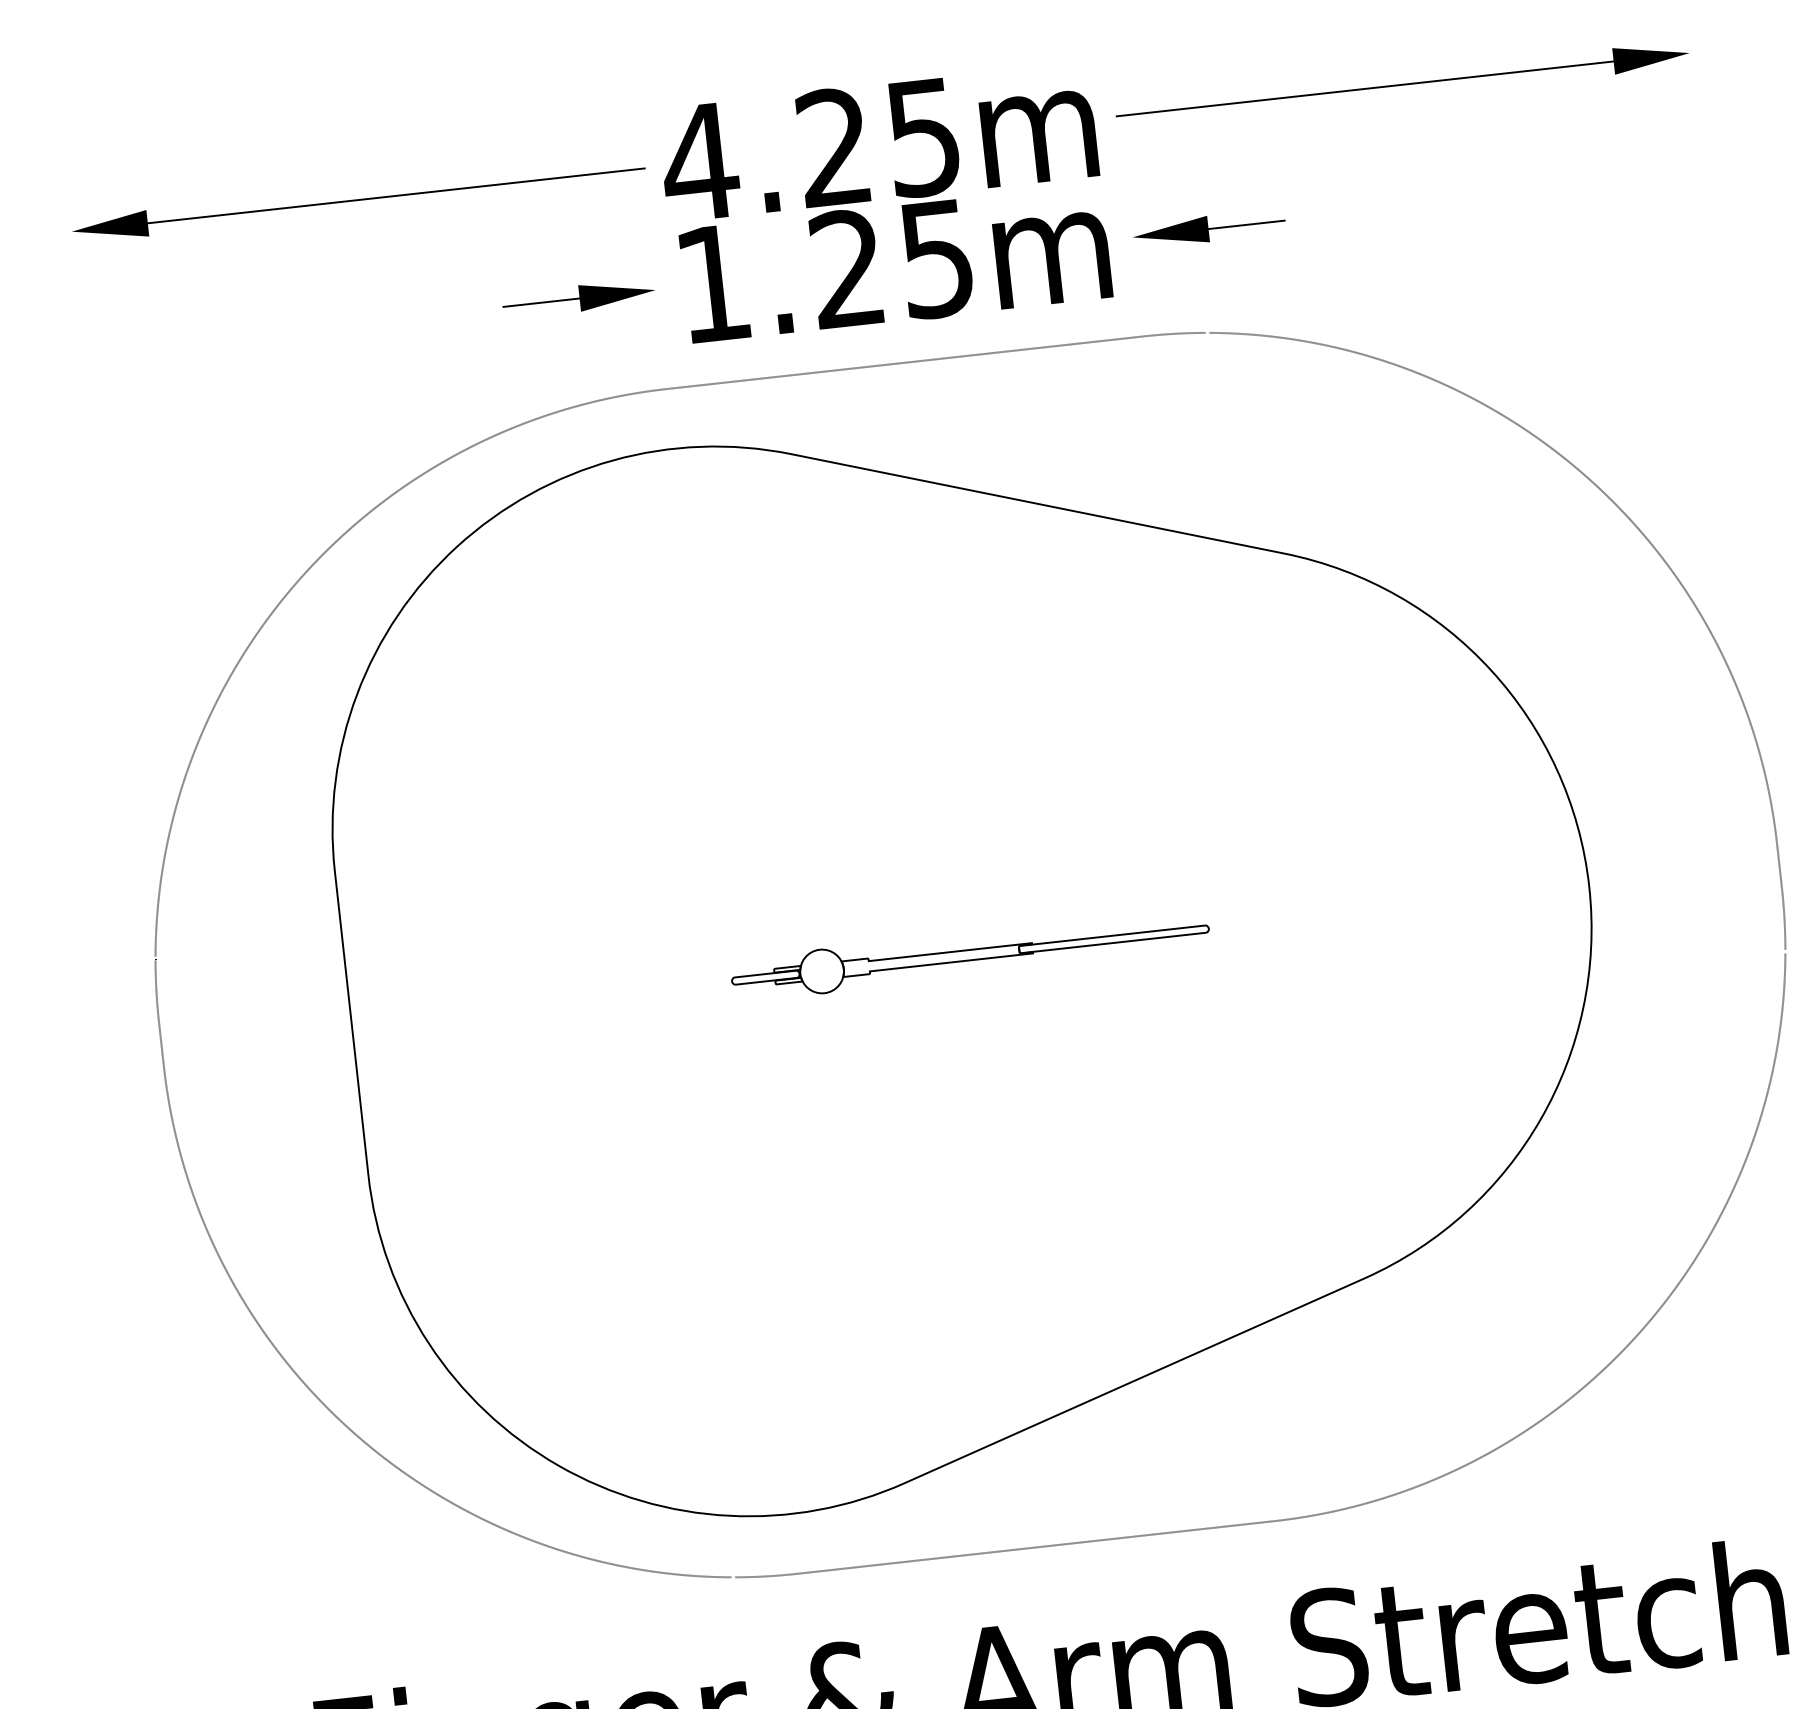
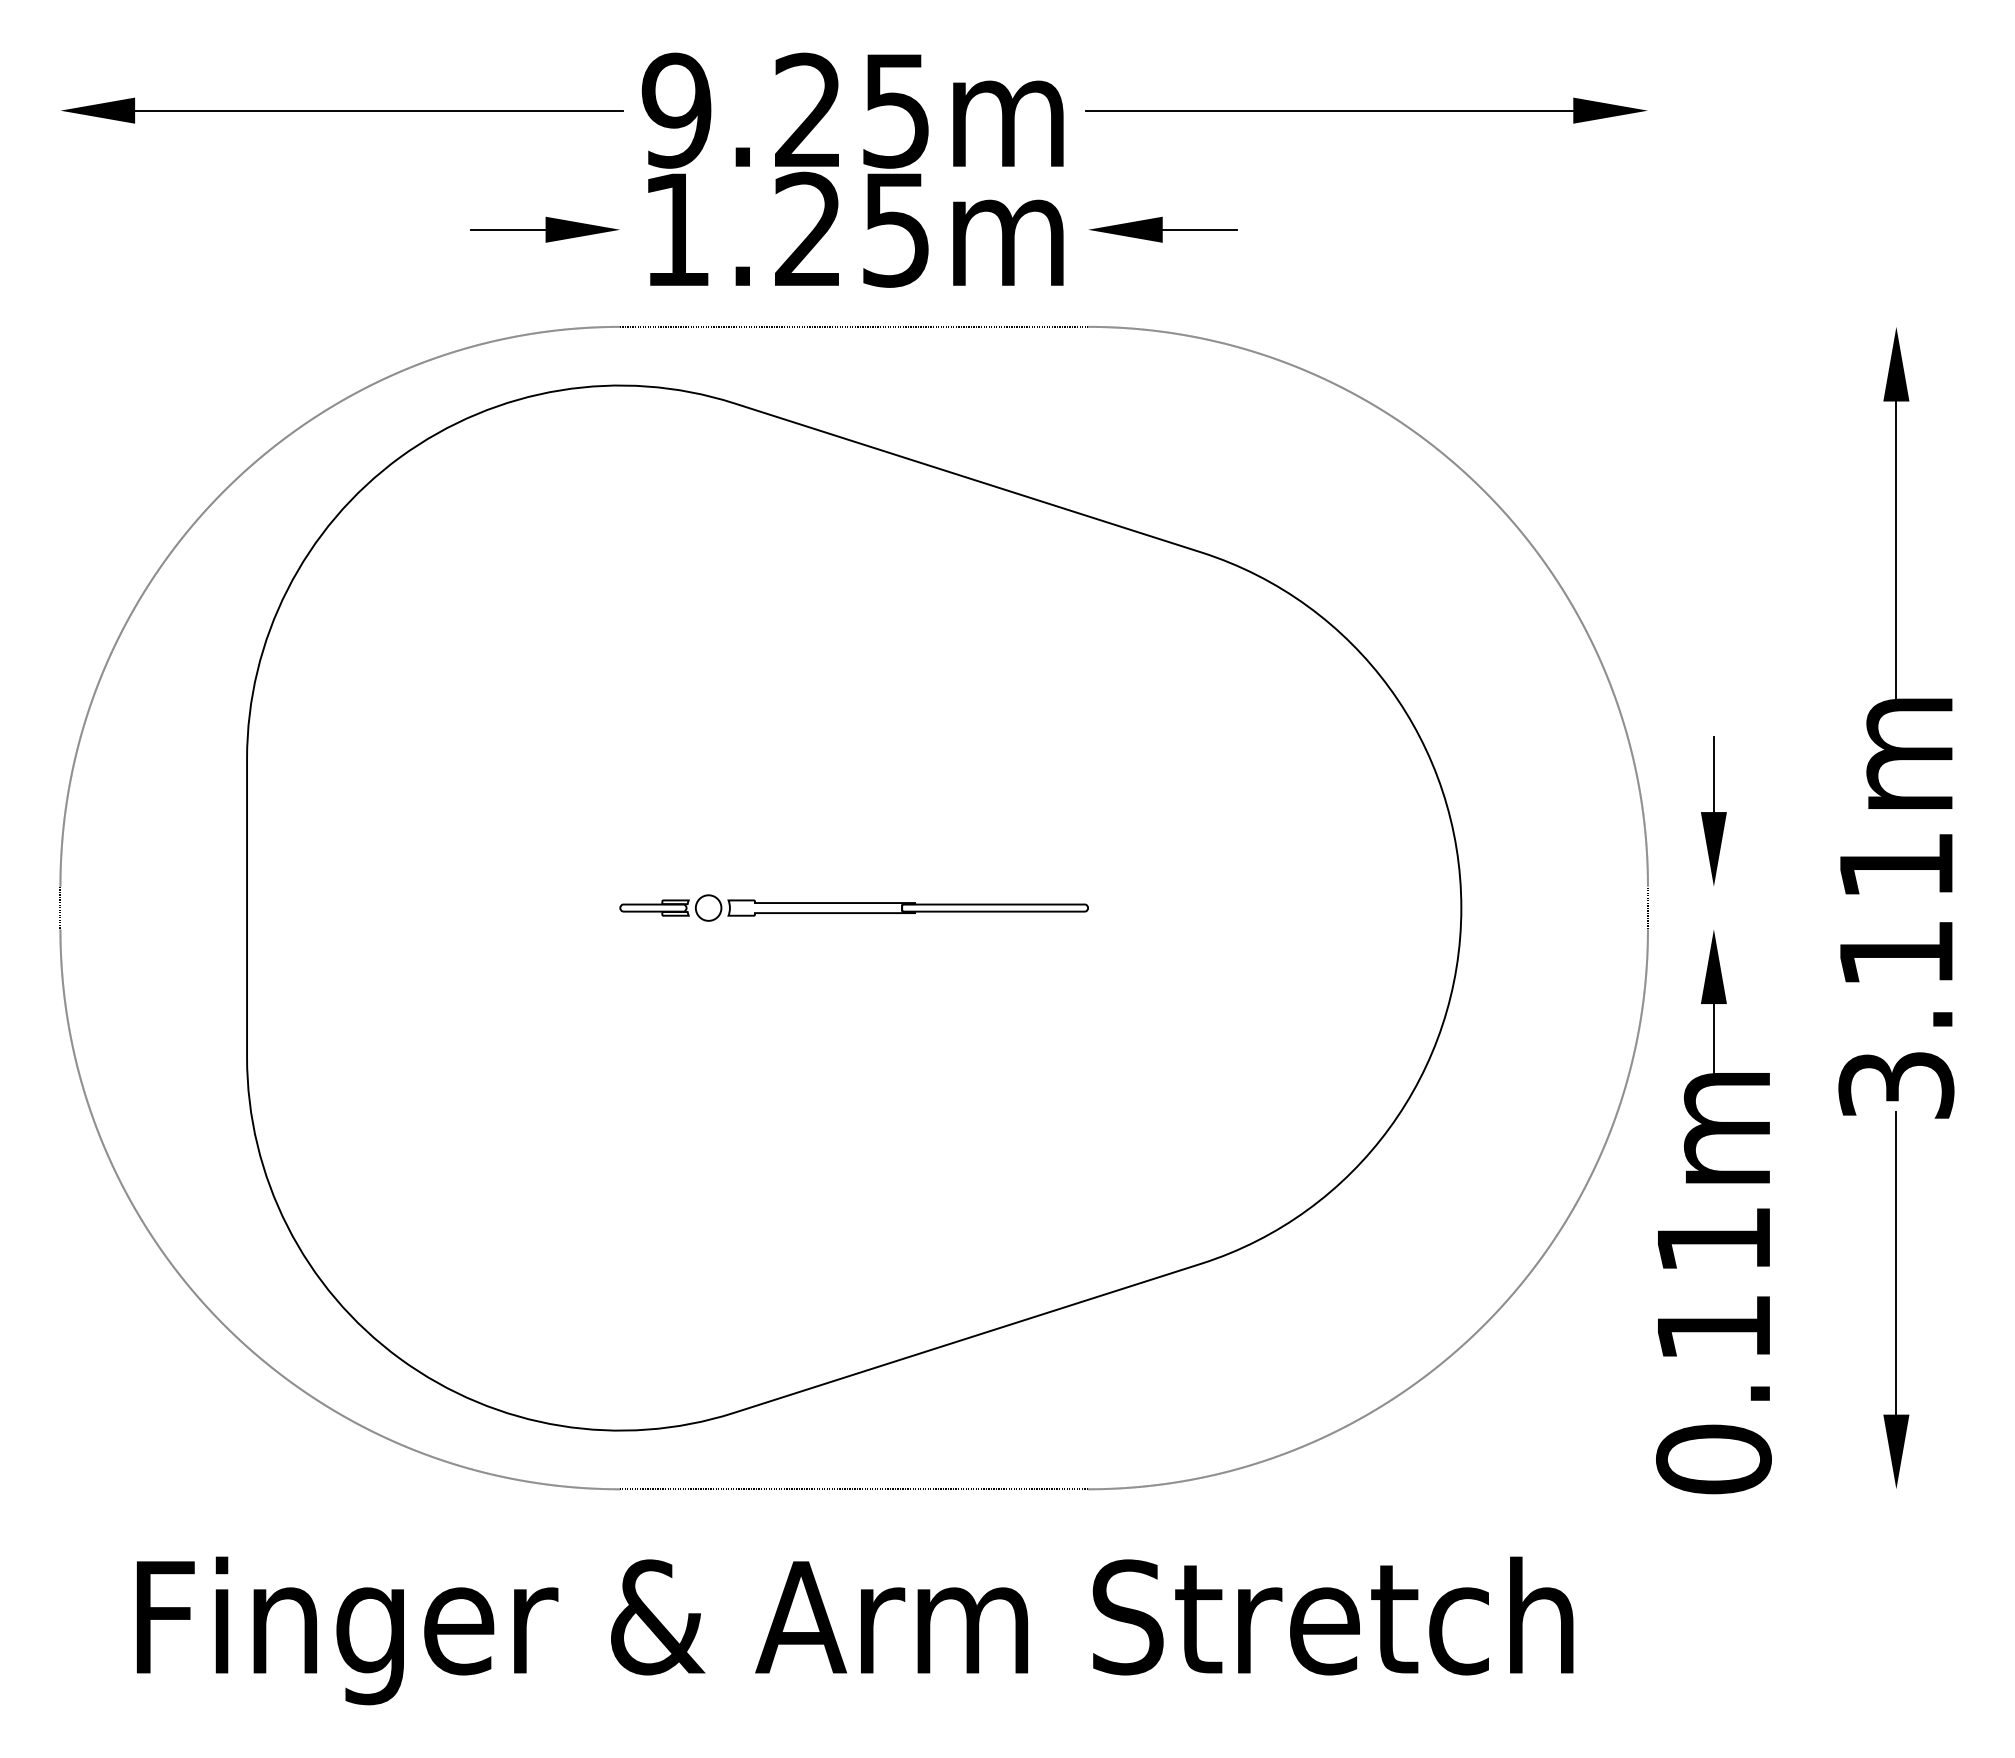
text: (699, 162) -> (676, 110), 4.25m -> 9.25m
circle: (821, 970) -> (708, 907), size x0.6

